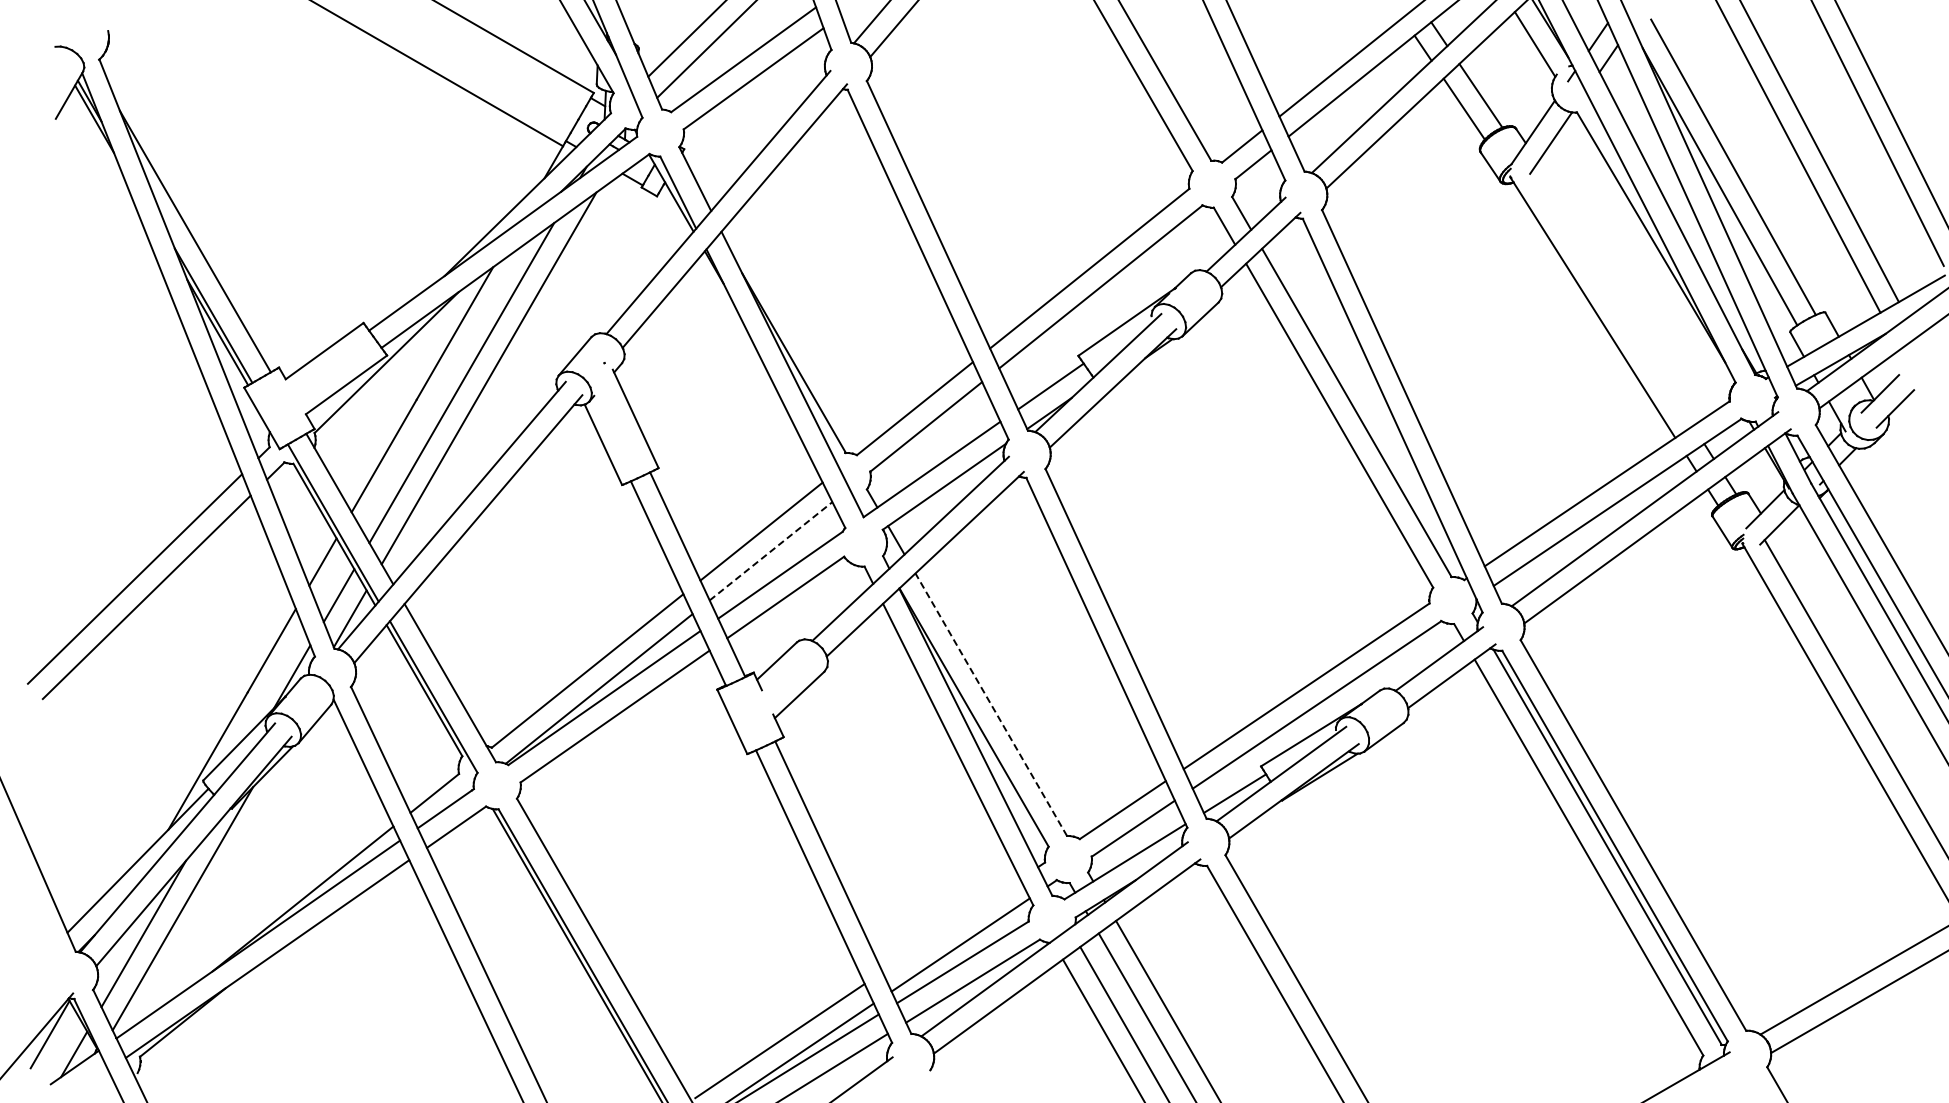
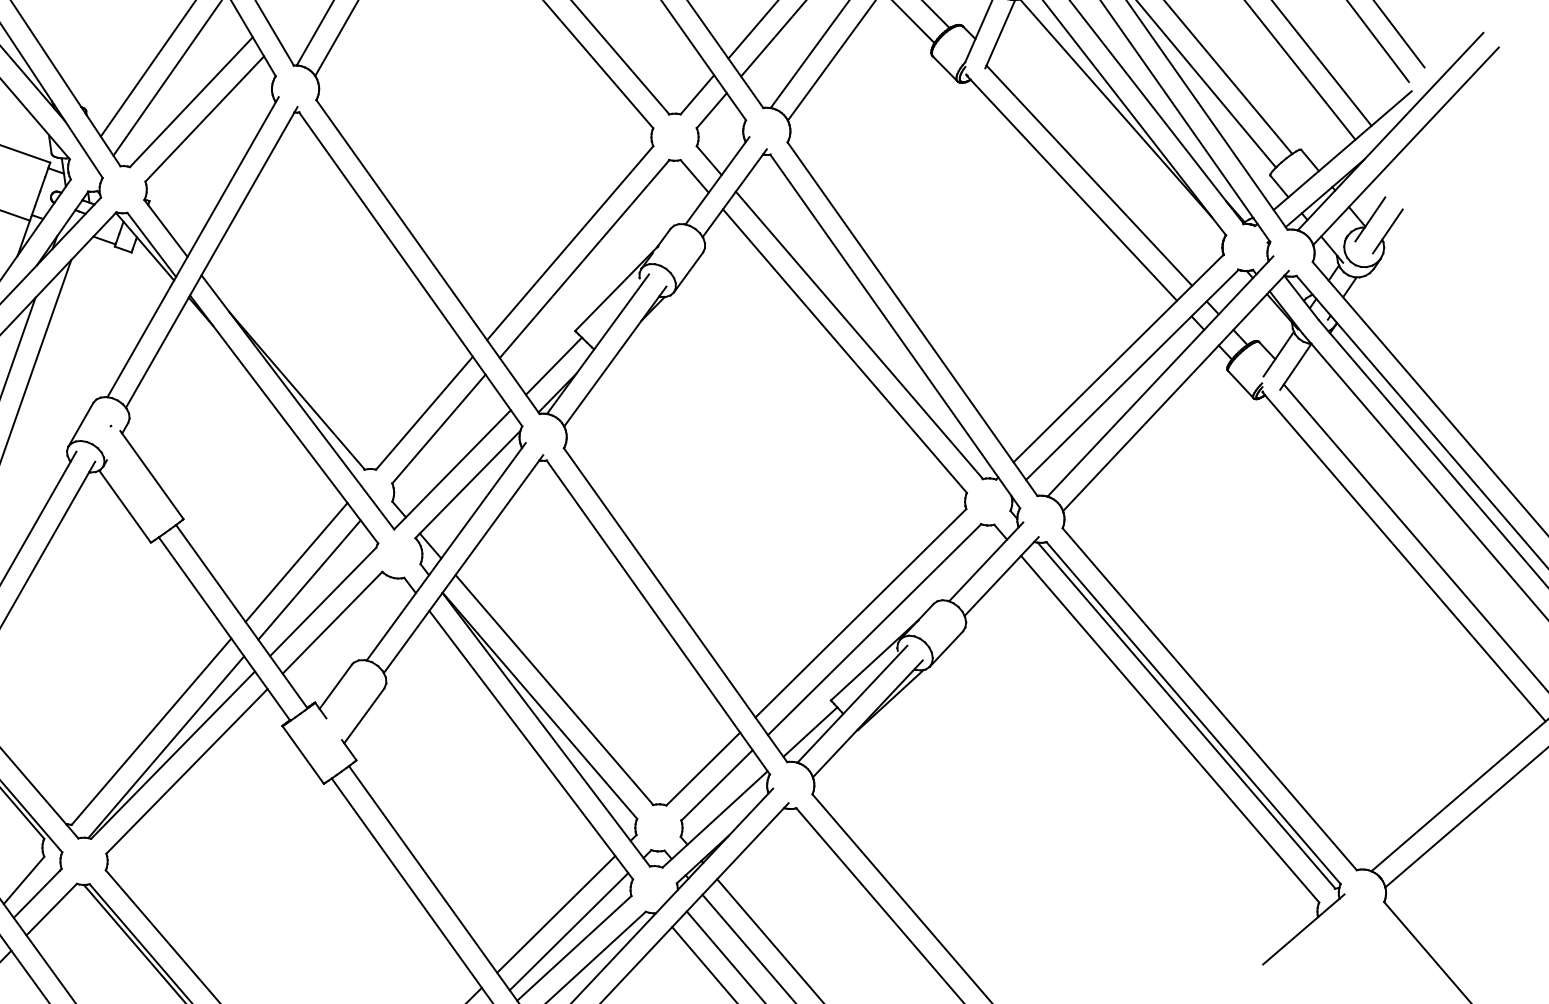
line: (1612, 298) -> (1089, 175), added
line: (771, 551) -> (310, 580), dashed -> solid
line: (991, 704) -> (554, 689), dashed -> solid
line: (951, 925) -> (556, 914), added

